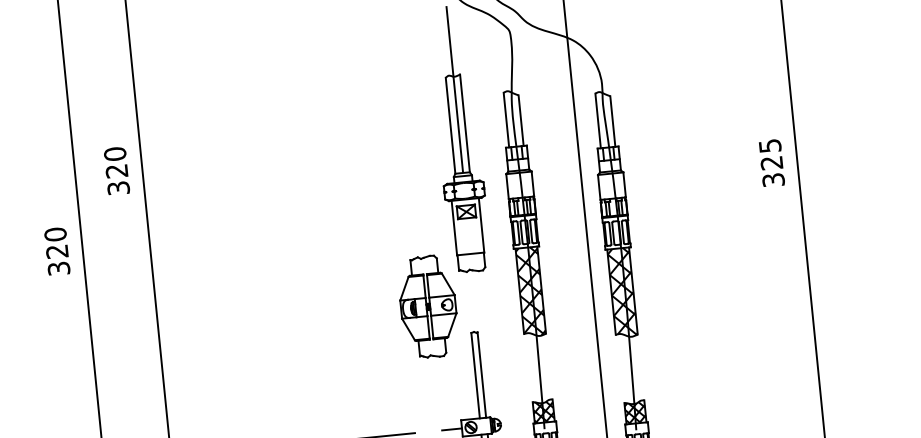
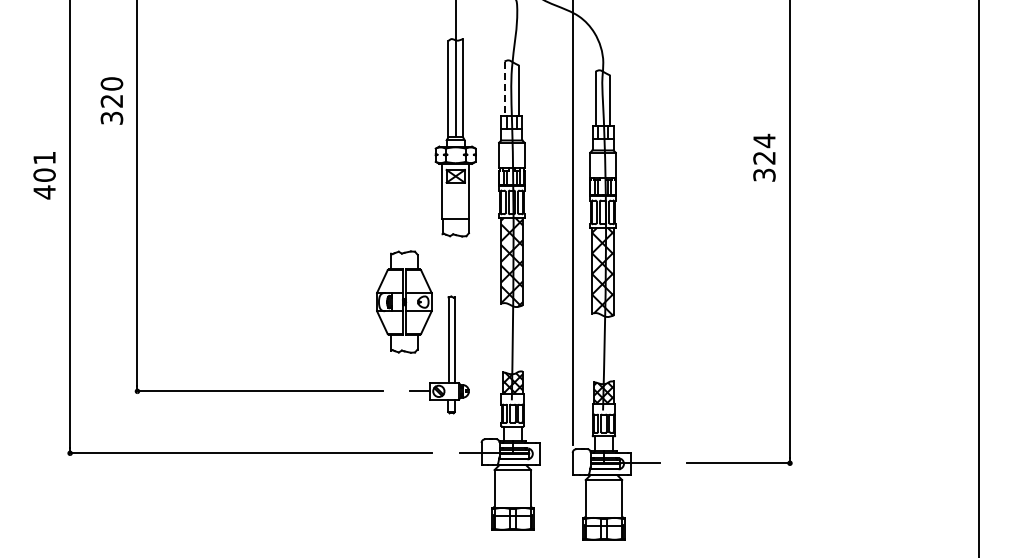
line: (506, 120) -> (504, 89), solid -> dashed
text: (770, 145) -> (764, 140), 325 -> 324
text: (57, 251) -> (44, 175), 320 -> 401
part: (428, 306) -> (404, 301), moved

